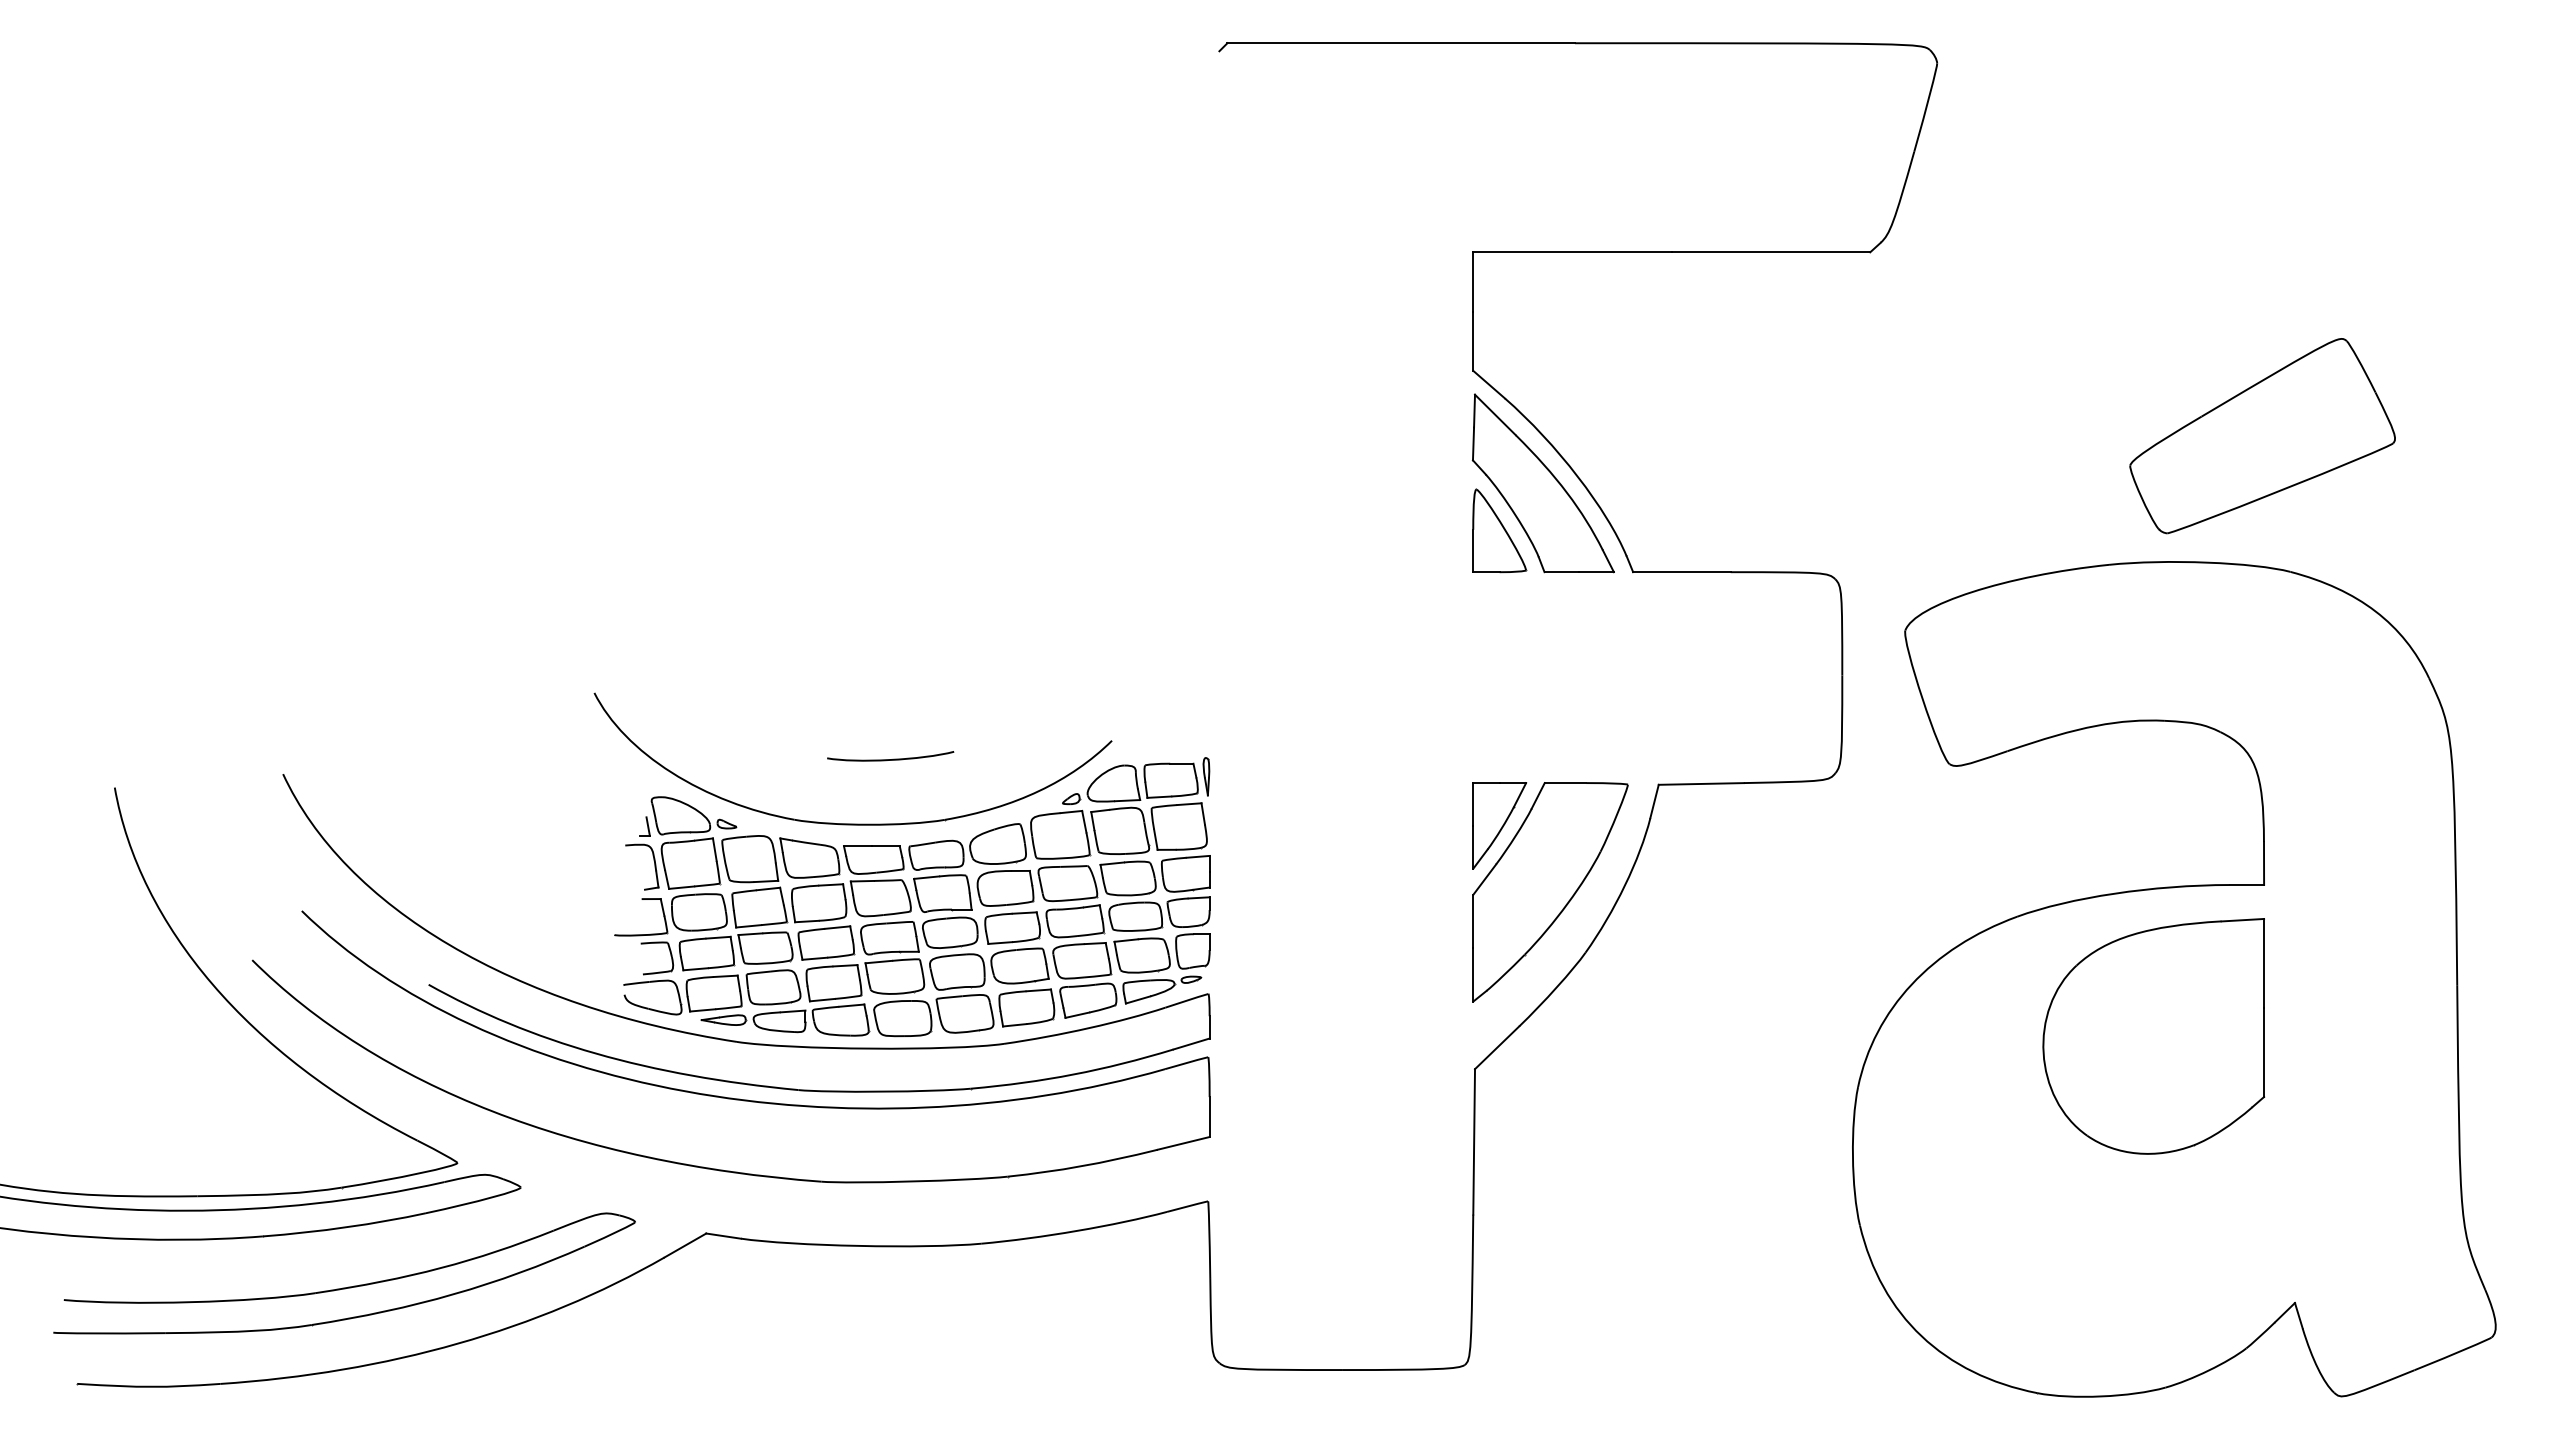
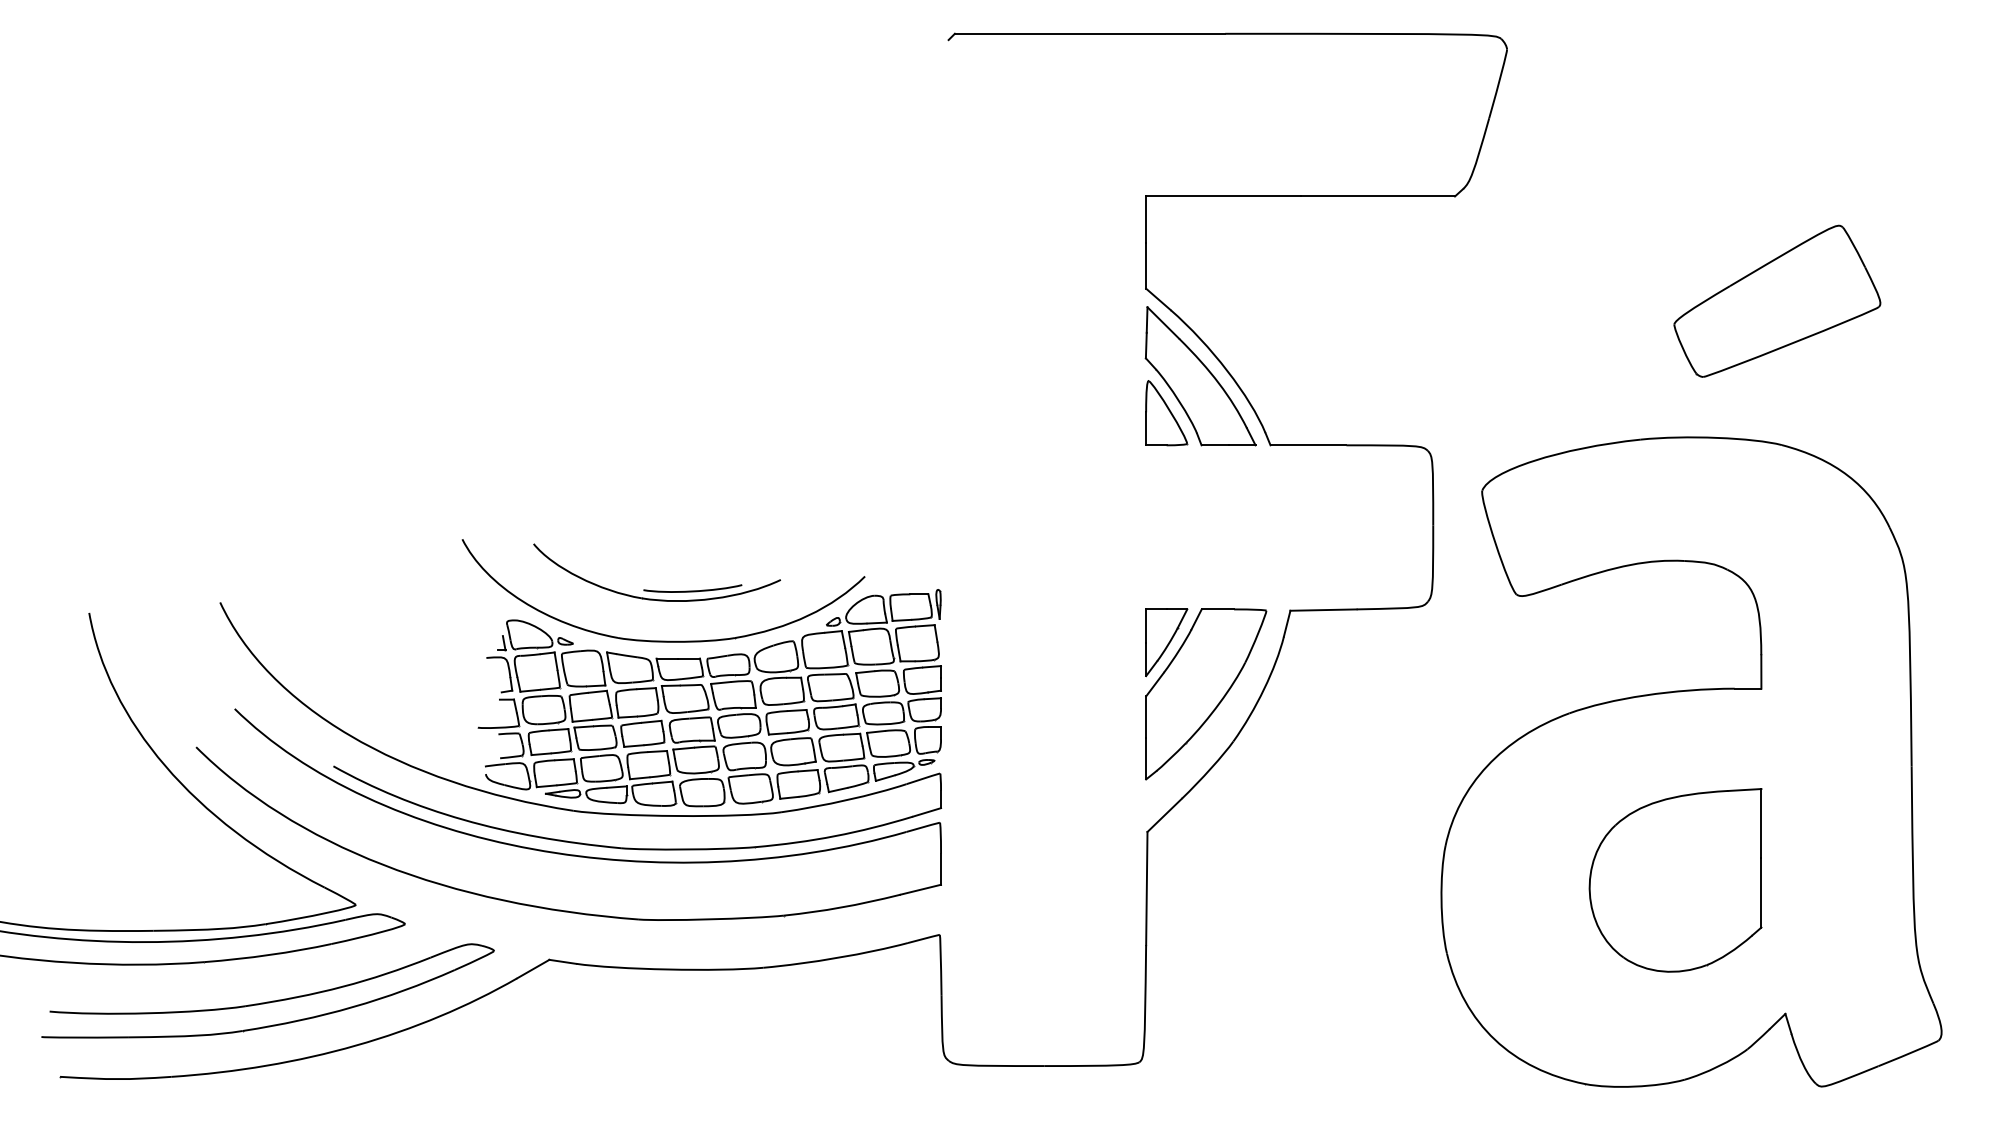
part: (2262, 436) -> (1777, 301), moved
part: (839, 769) -> (653, 598), added
part: (2153, 1036) -> (1675, 880), moved

